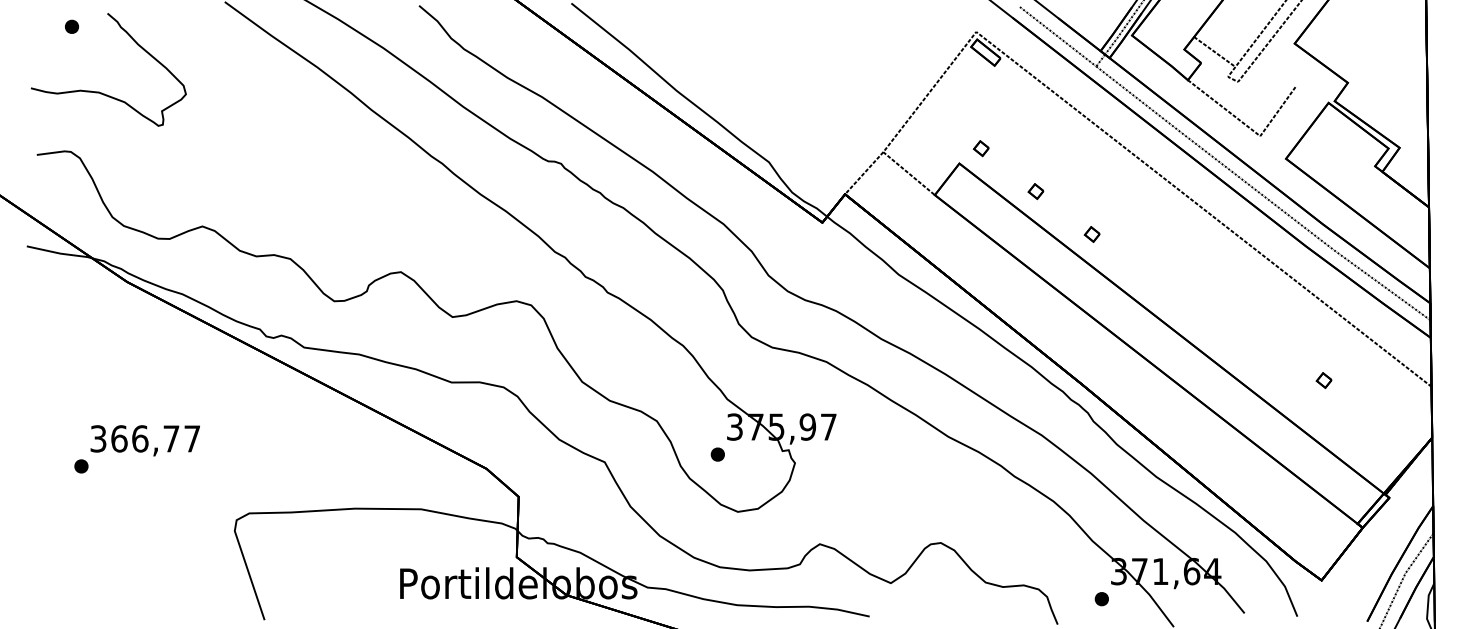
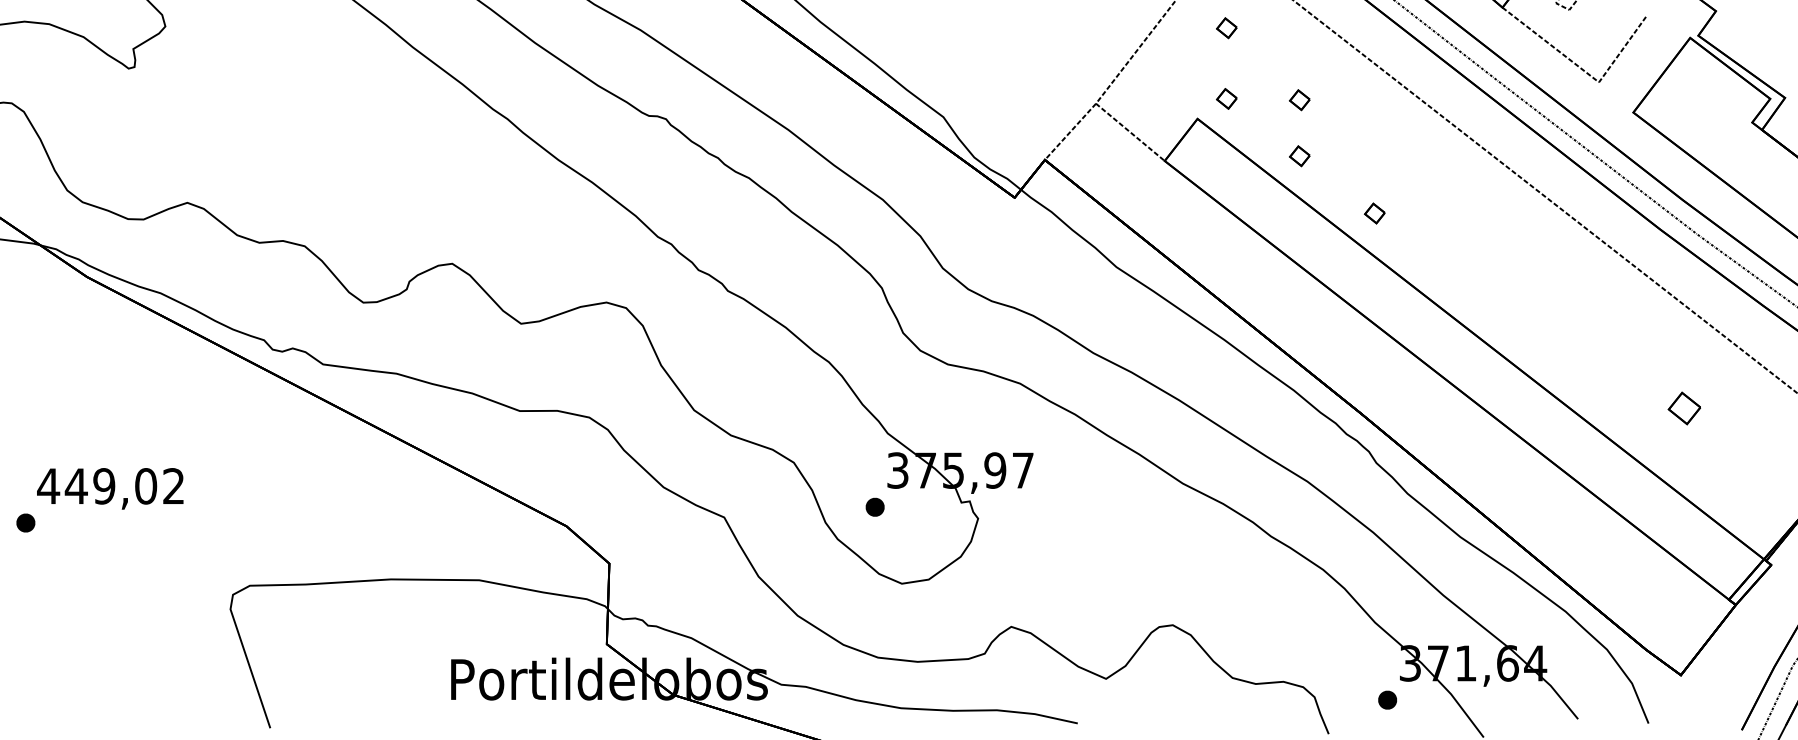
part: (981, 95) -> (1226, 28), added
part: (1035, 149) -> (1299, 100), added
part: (1323, 380) -> (1683, 408), size x1.6
text: (144, 438) -> (110, 485), 366,77 -> 449,02

